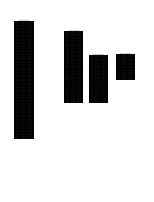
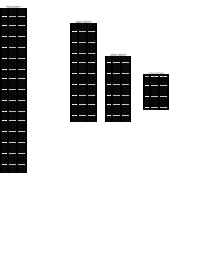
part: (125, 66) -> (156, 91), moved

